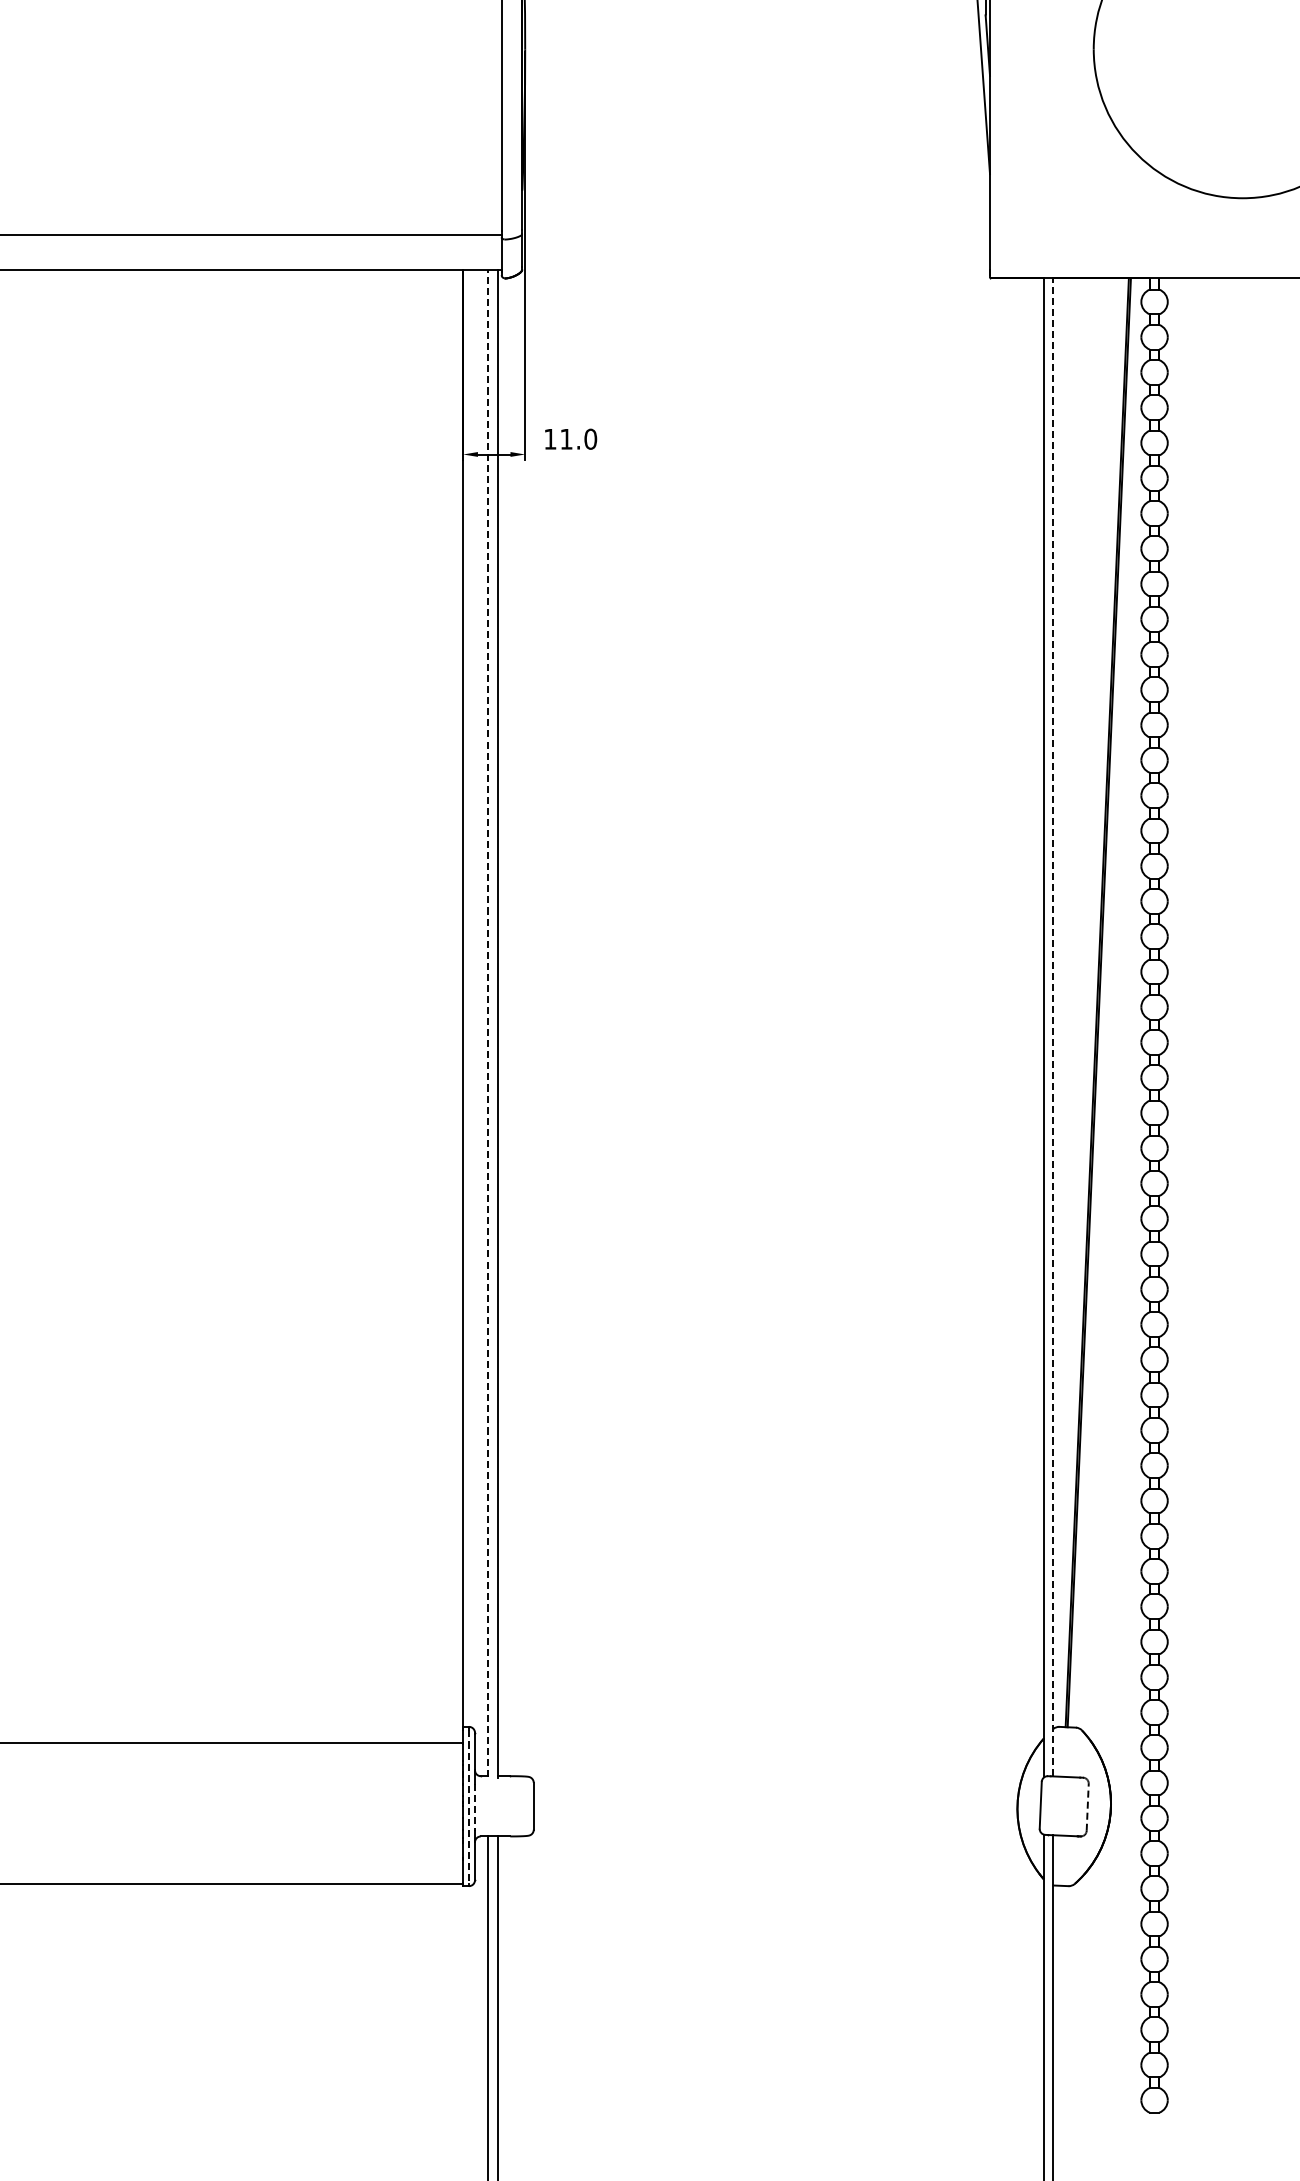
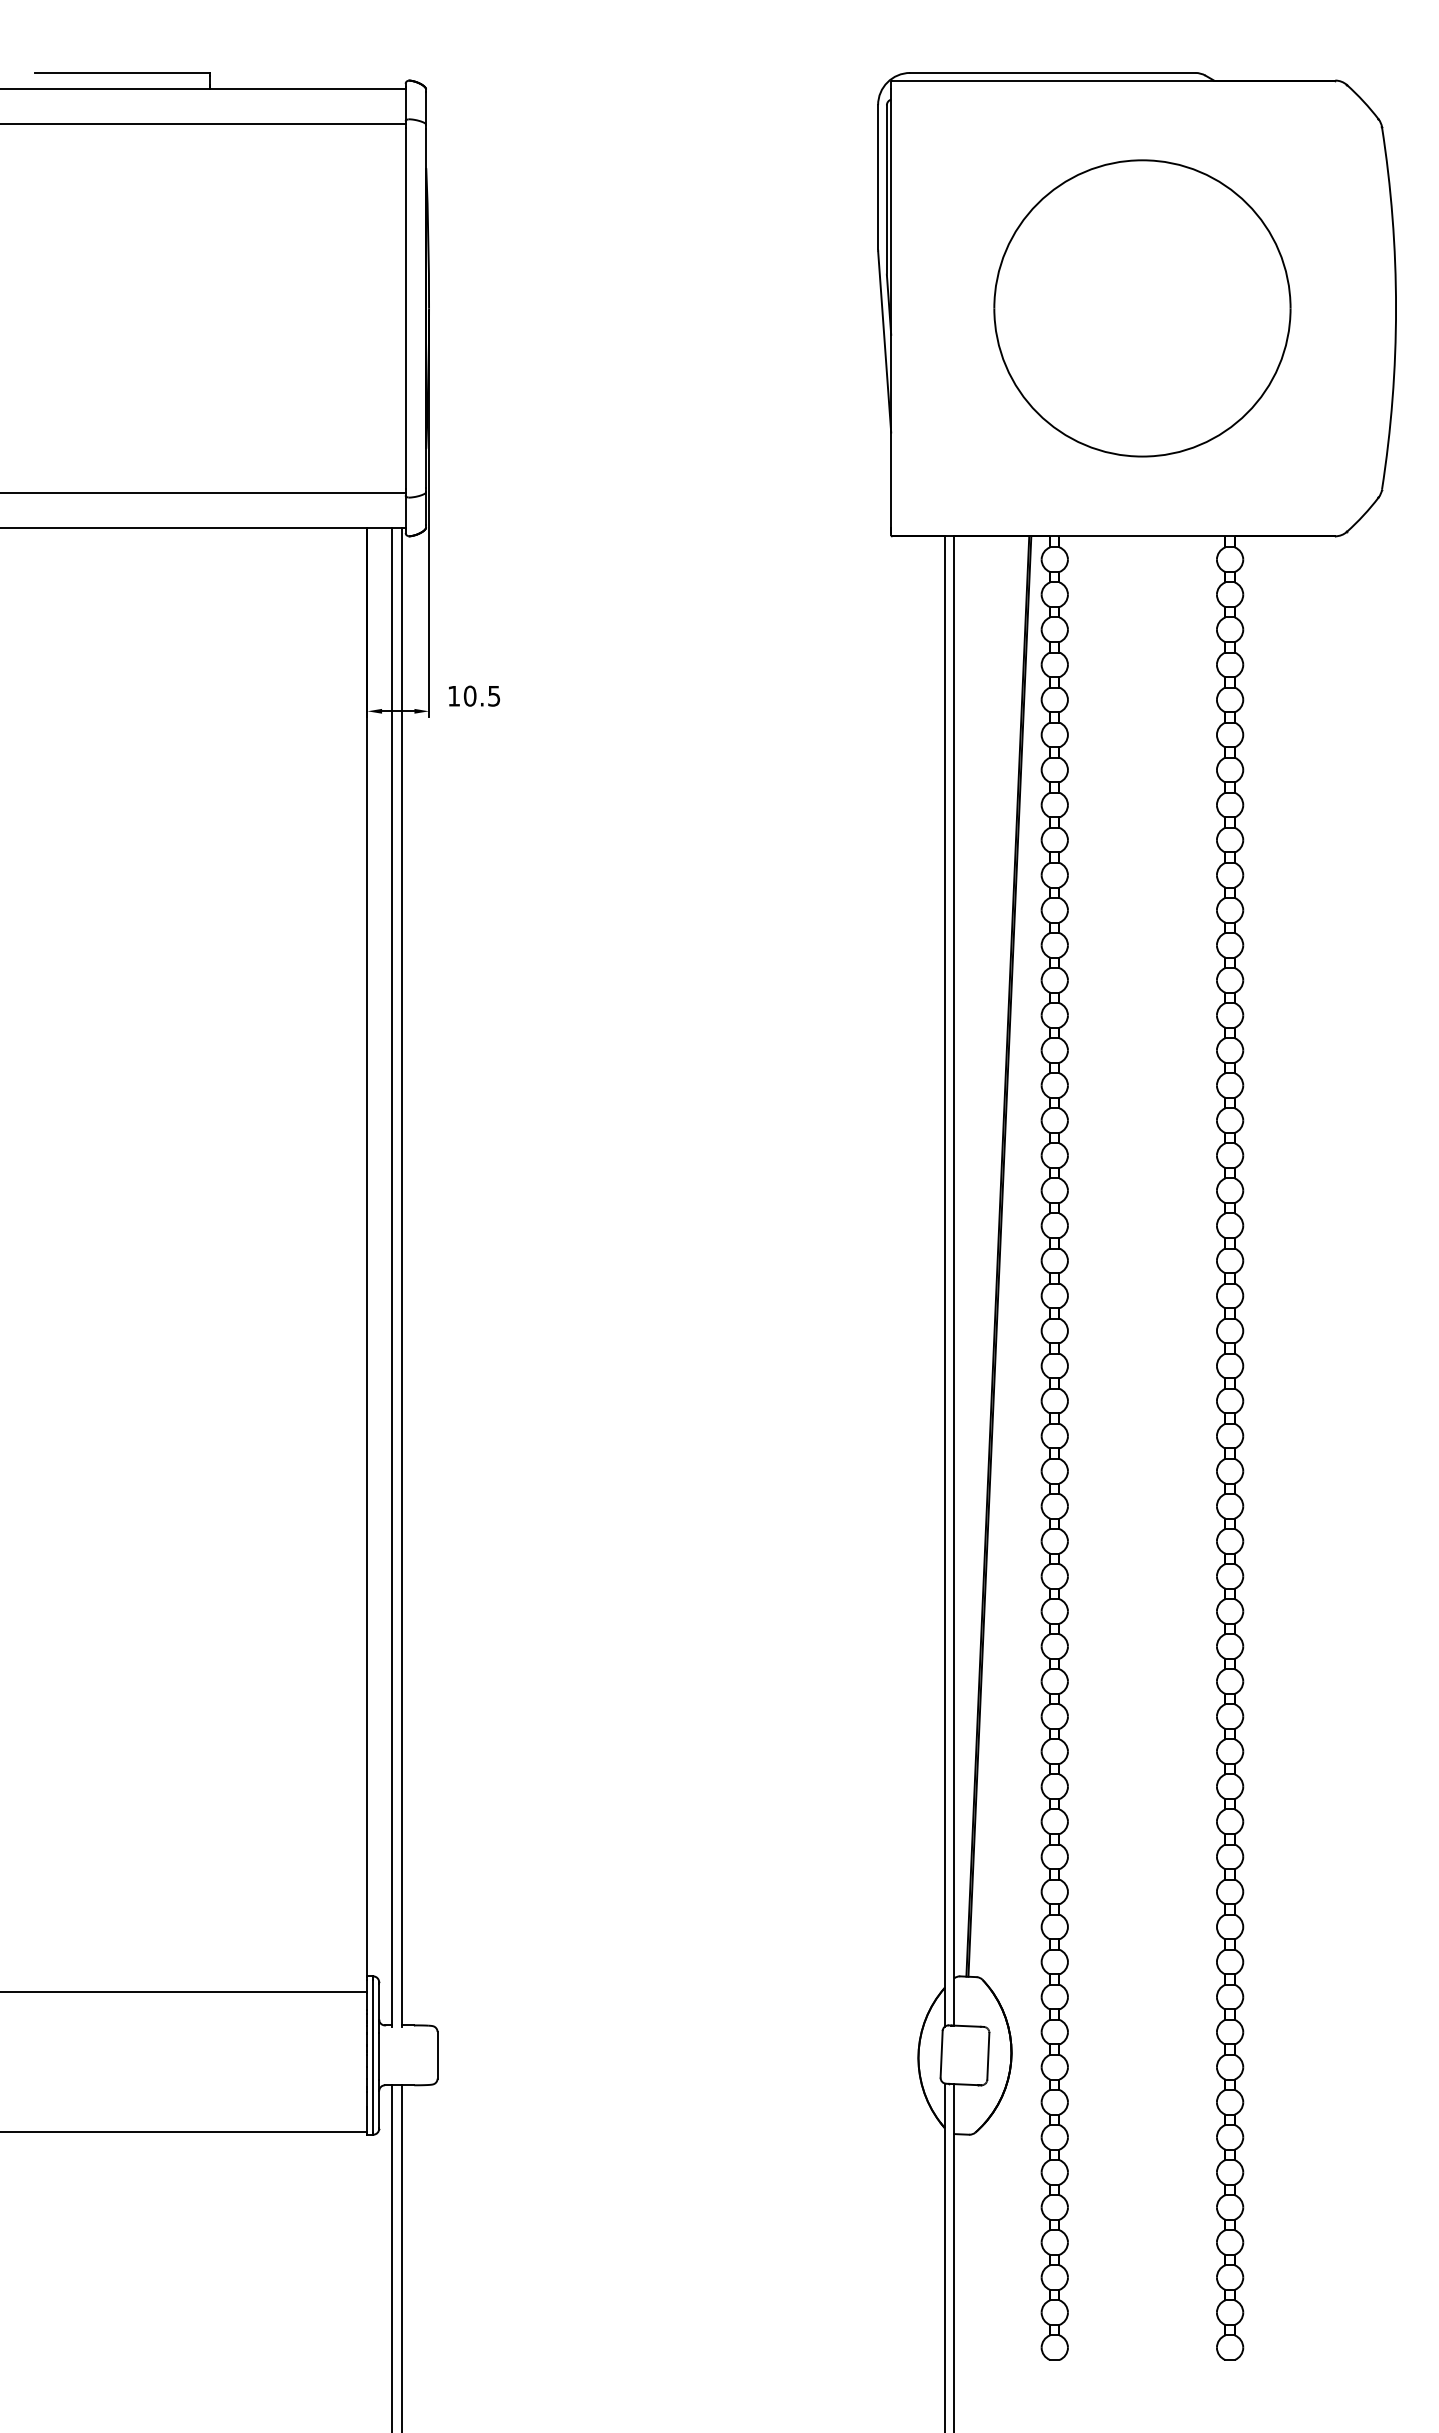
text: (577, 438) -> (481, 695), 11.0 -> 10.5
line: (488, 1023) -> (392, 1277), dashed -> solid
line: (1053, 1026) -> (954, 1280), dashed -> solid
line: (1087, 1806) -> (988, 2055), dashed -> solid
line: (469, 1807) -> (373, 2056), dashed -> solid
line: (475, 1808) -> (379, 2057), dashed -> solid

